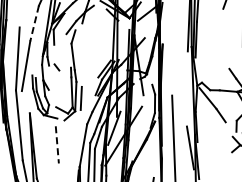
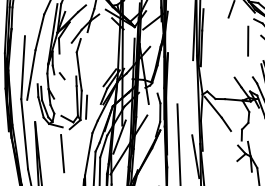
line: (34, 23) -> (39, 32), dashed -> solid
line: (57, 144) -> (62, 153), dashed -> solid

